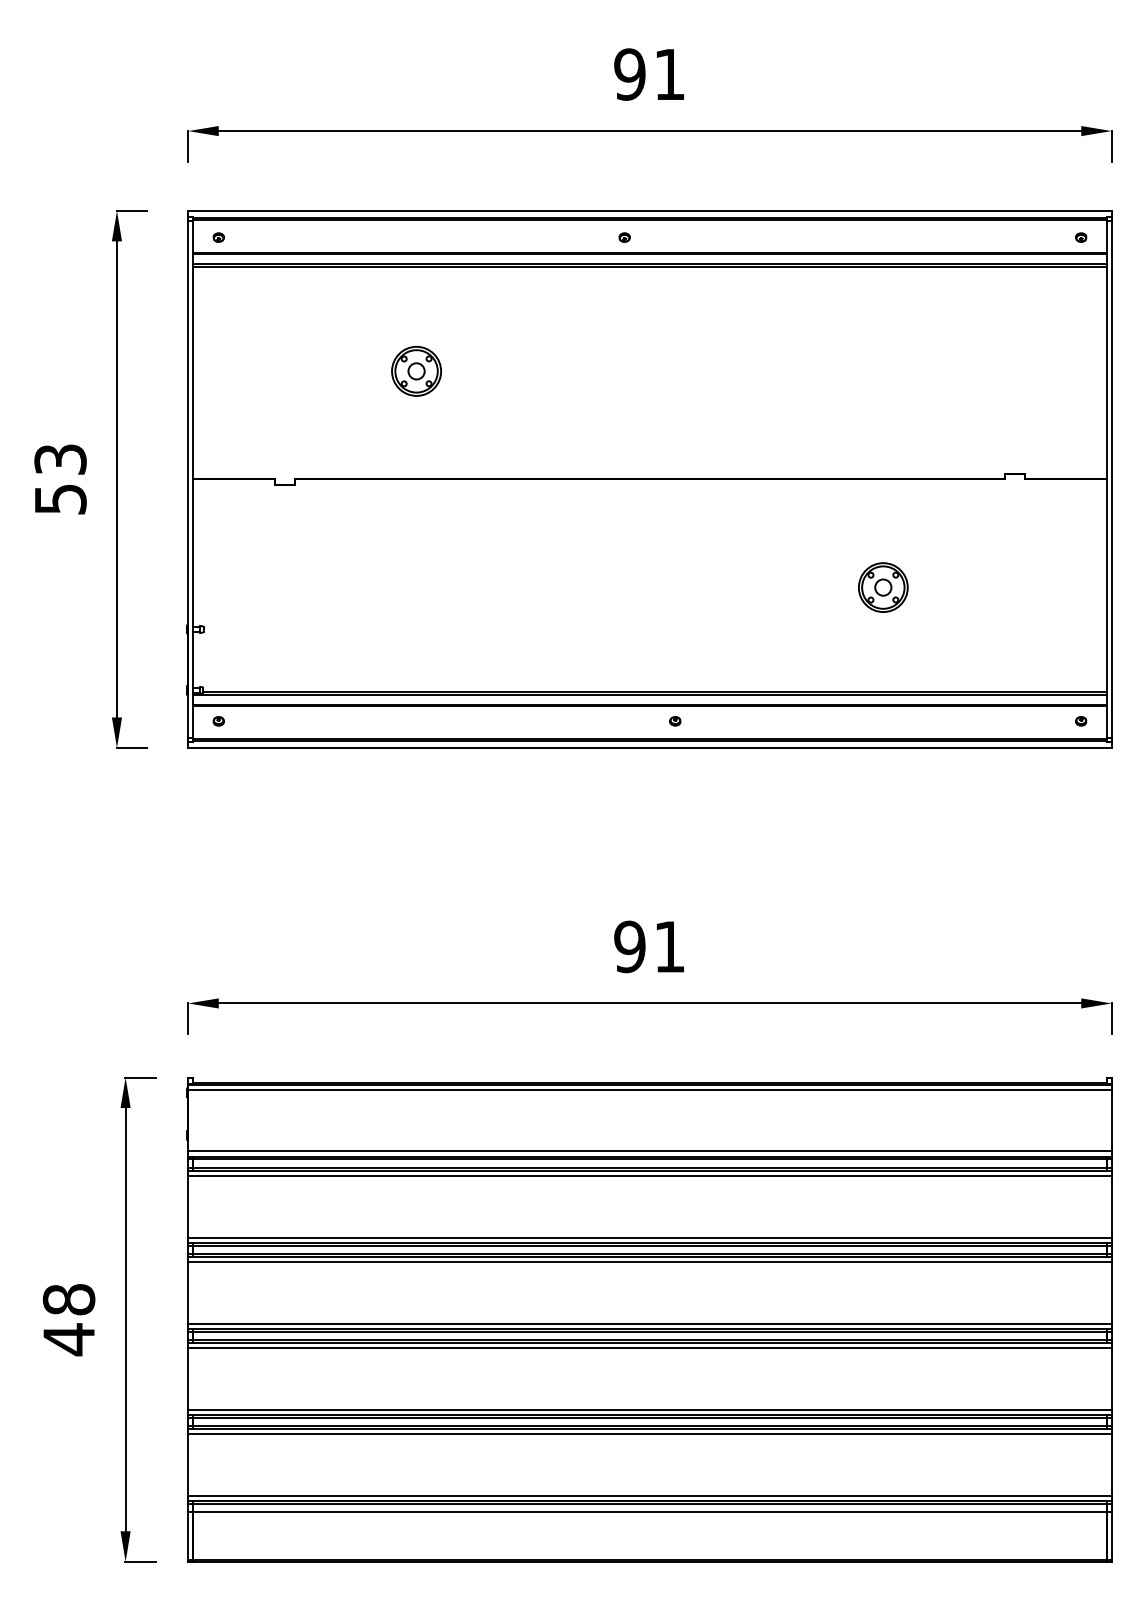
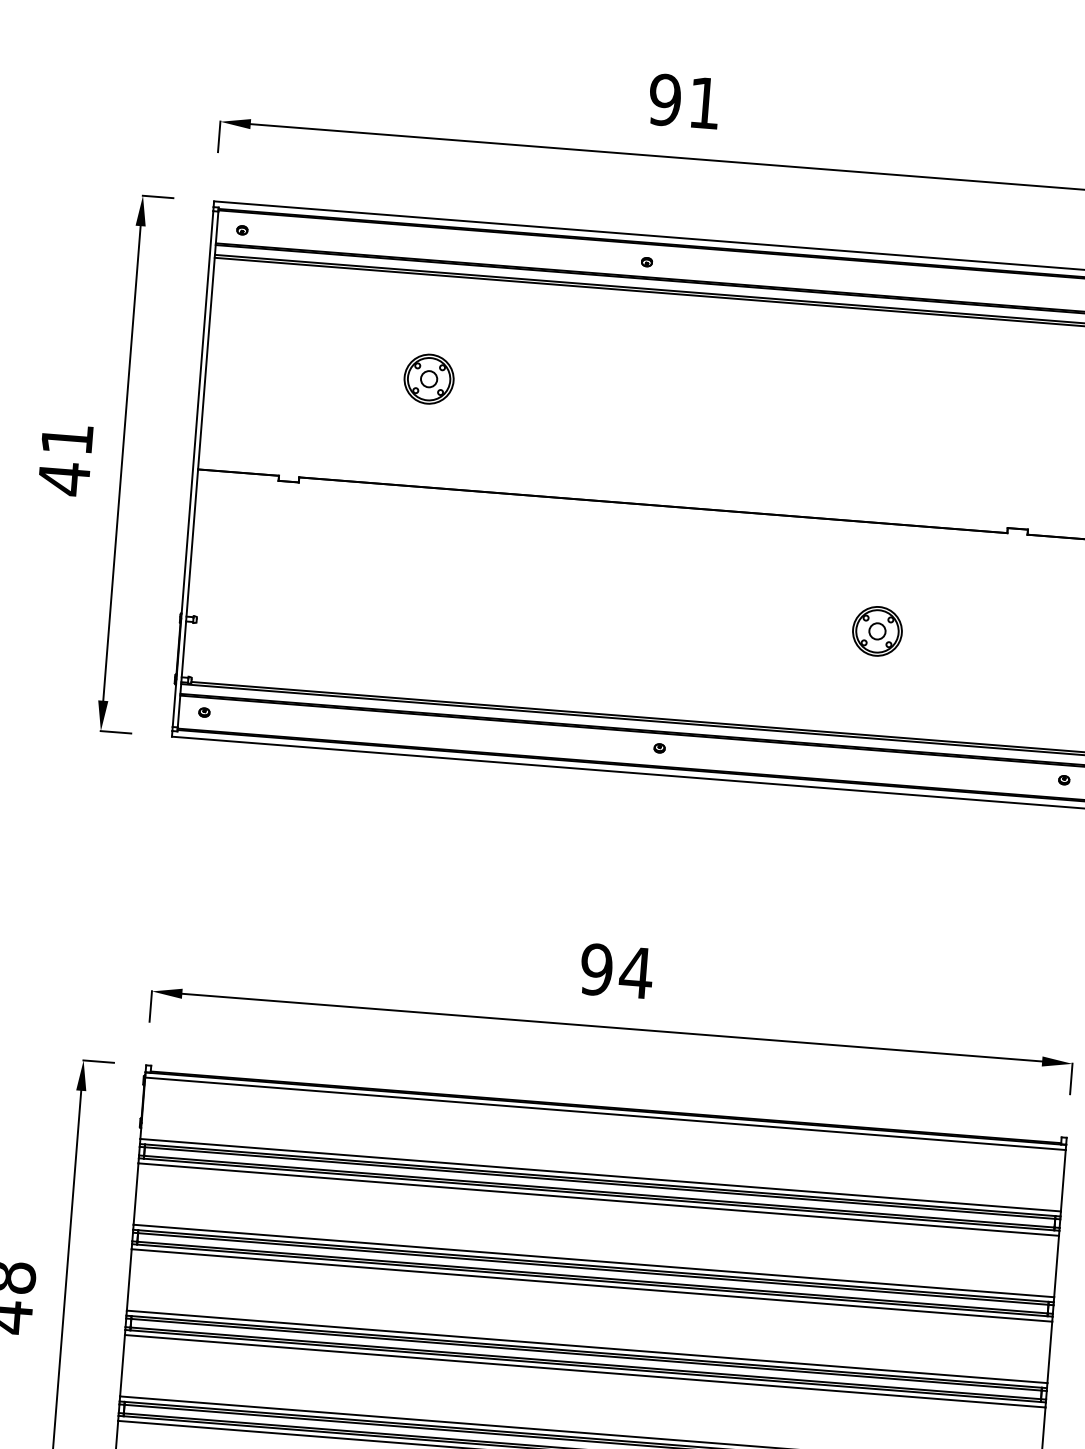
text: (60, 480) -> (65, 460), 53 -> 41
text: (669, 946) -> (636, 972), 91 -> 94

